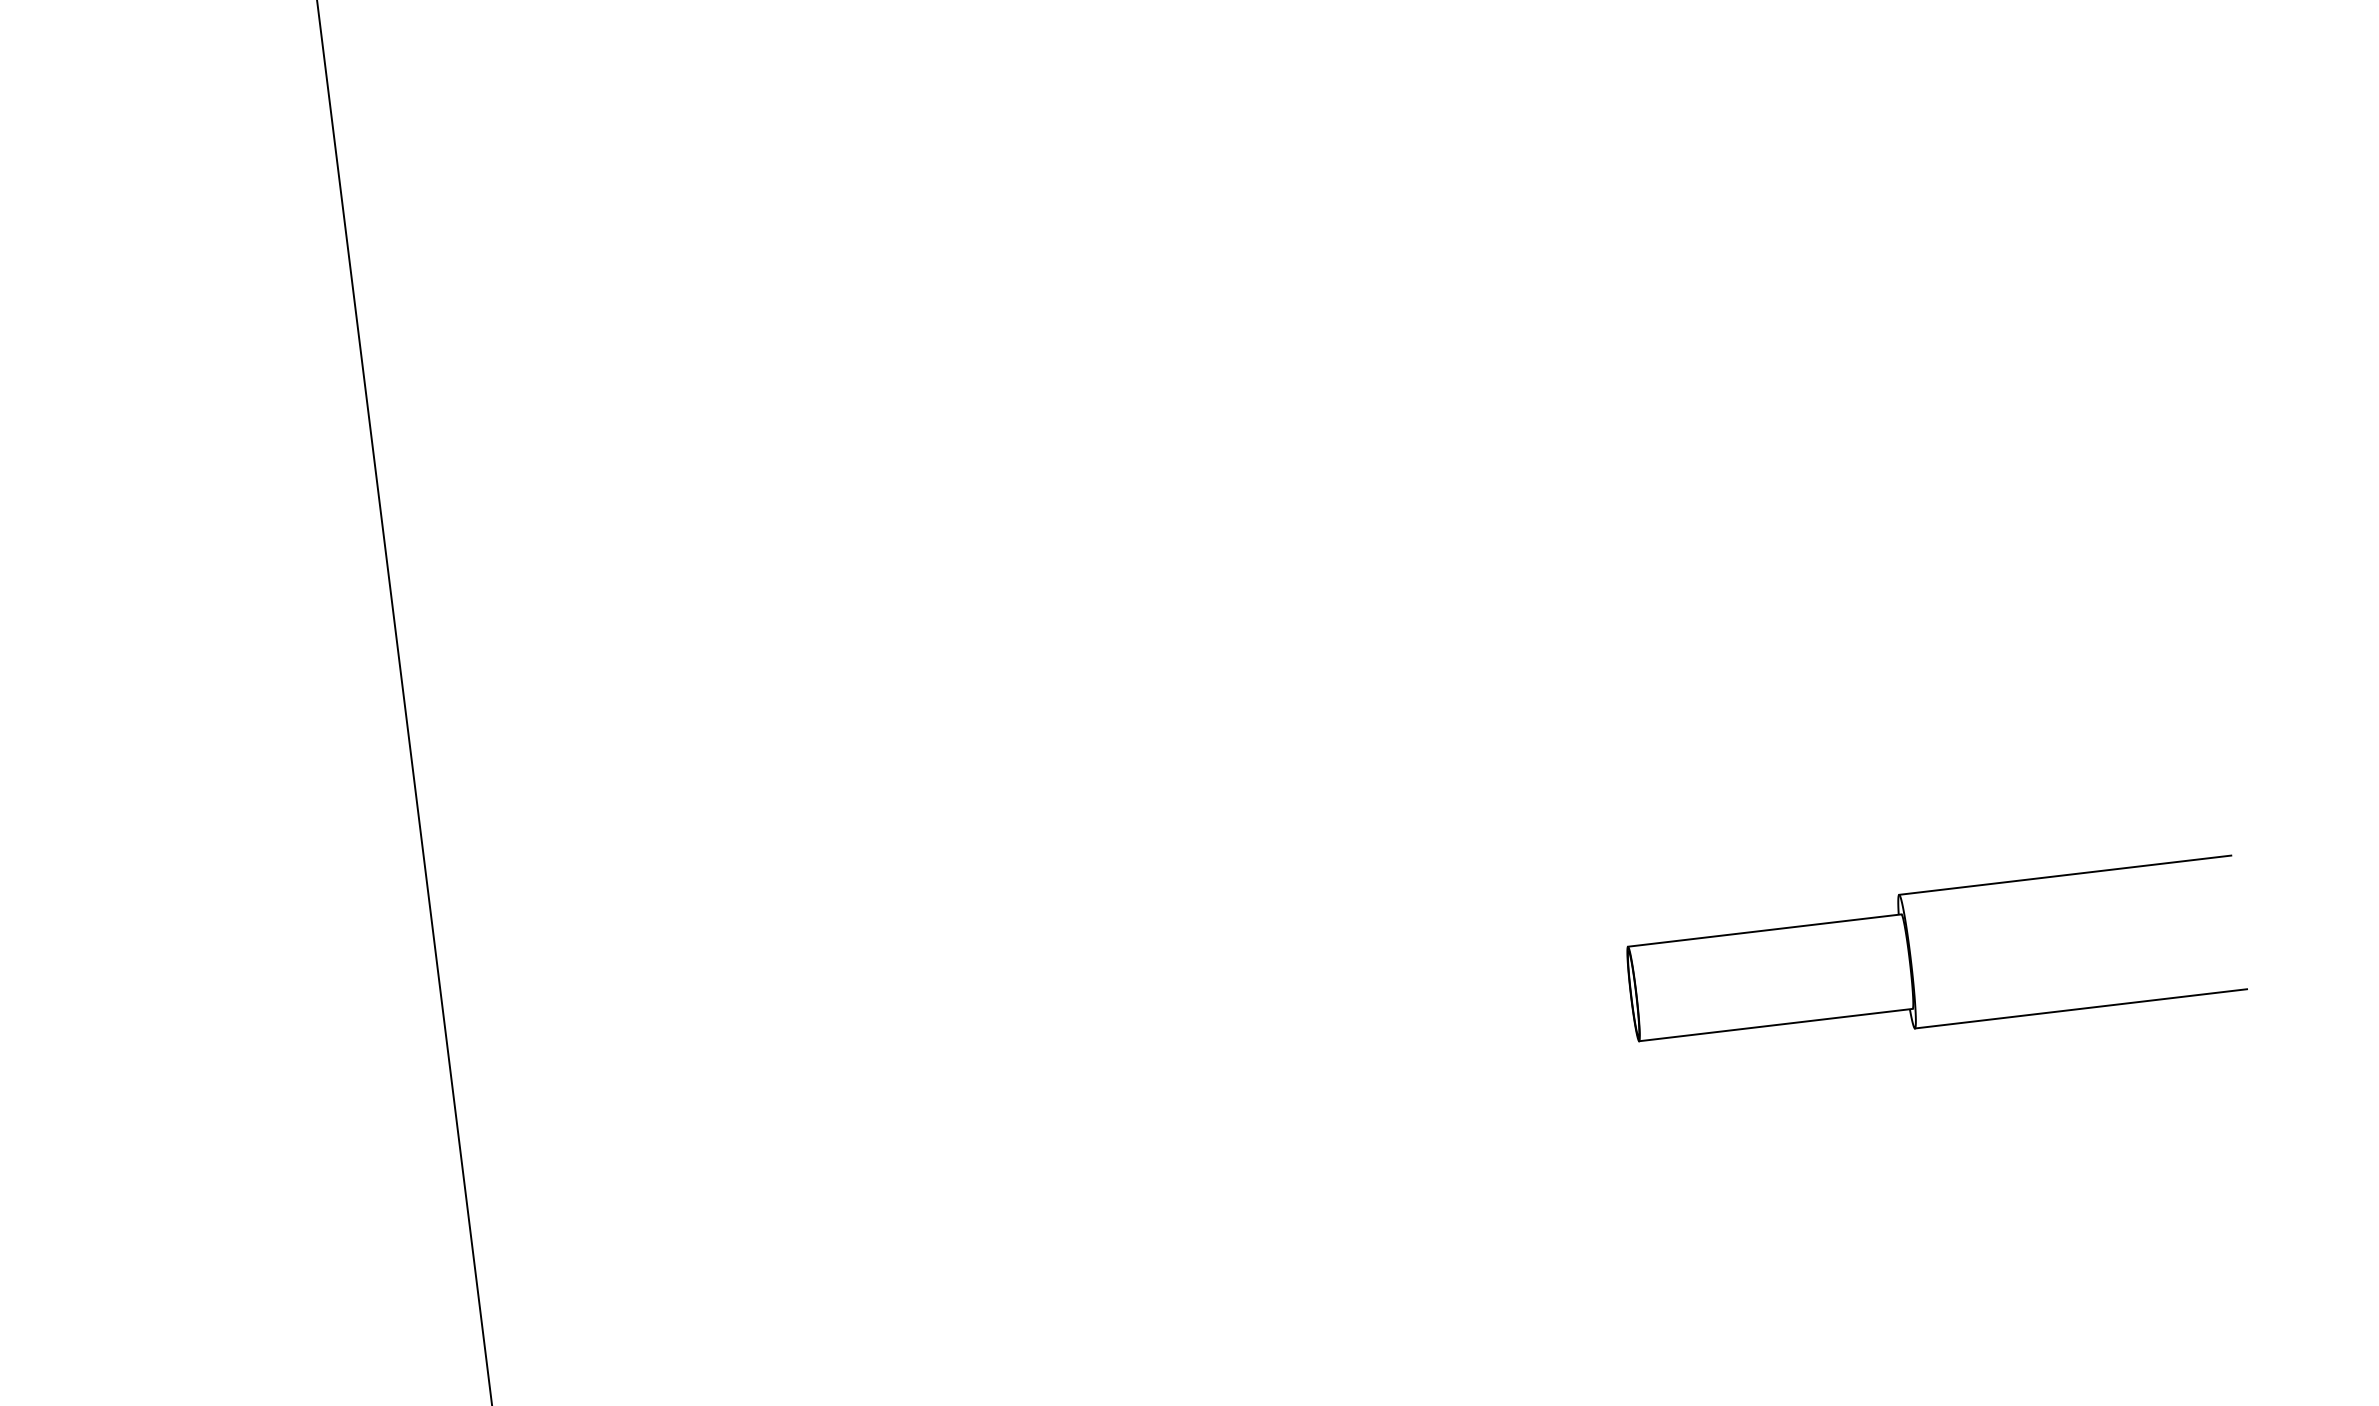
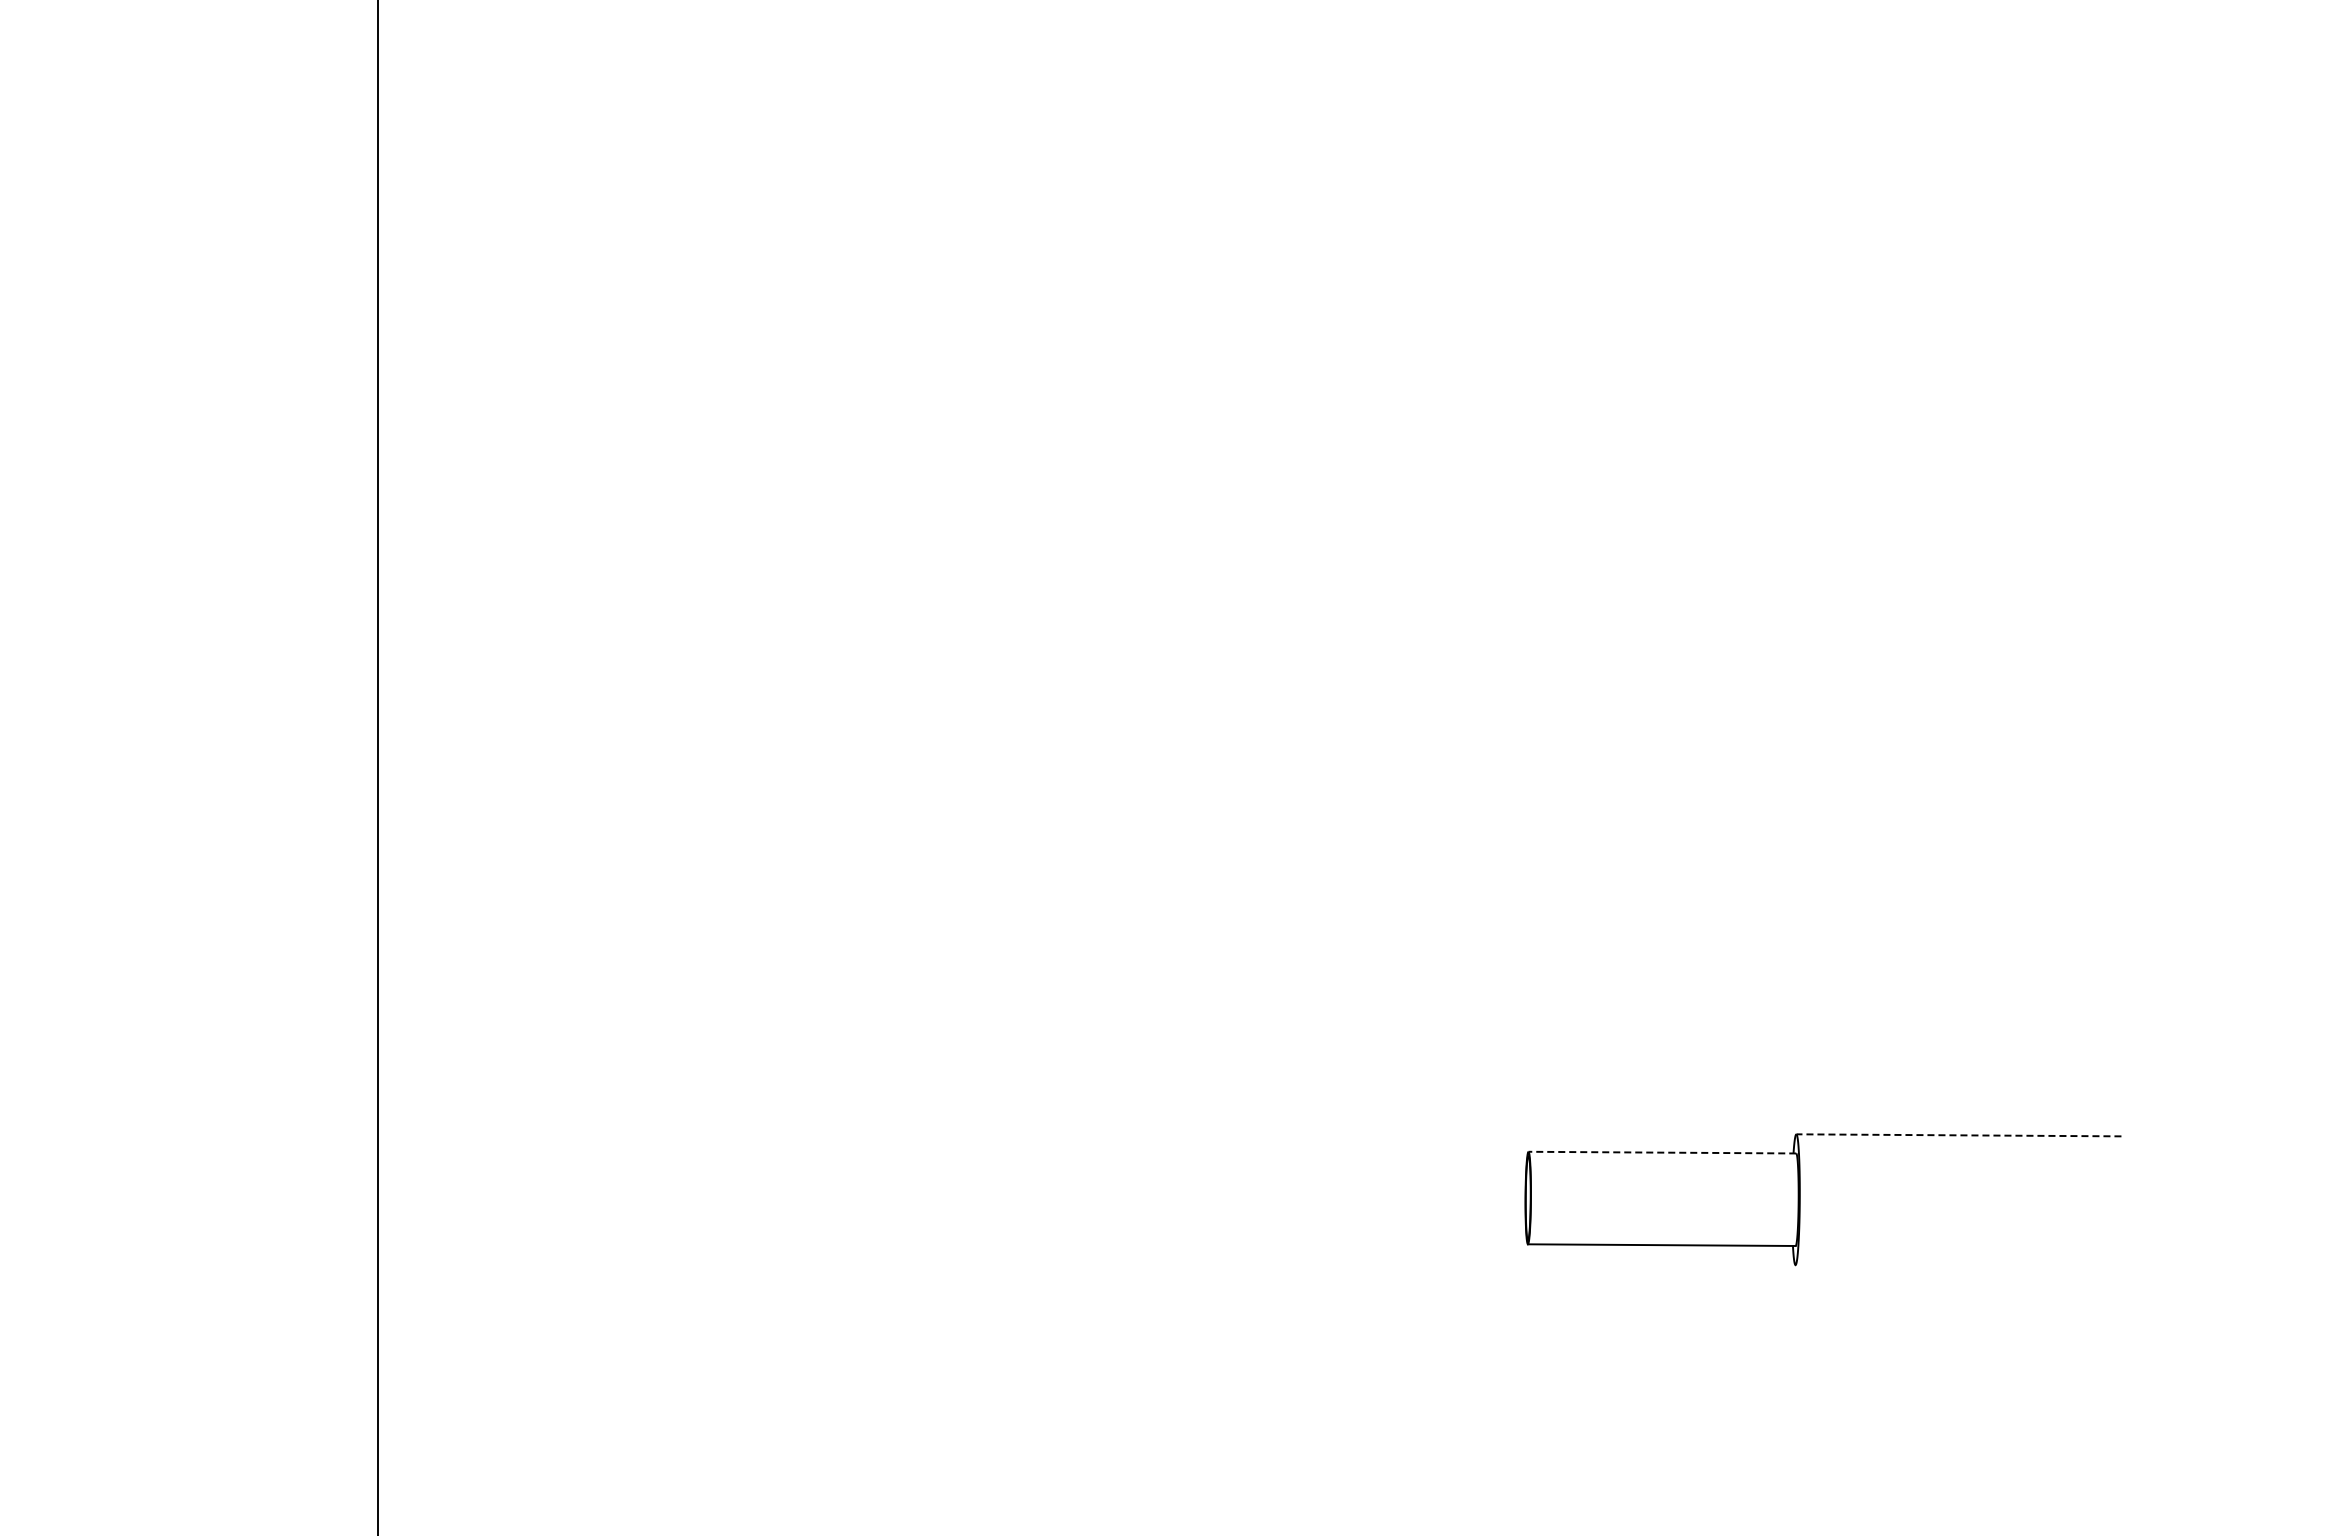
line: (2064, 875) -> (1958, 1135), solid -> dashed
line: (1764, 930) -> (1662, 1152), solid -> dashed
line: (2080, 1009) -> (1957, 1266), removed

